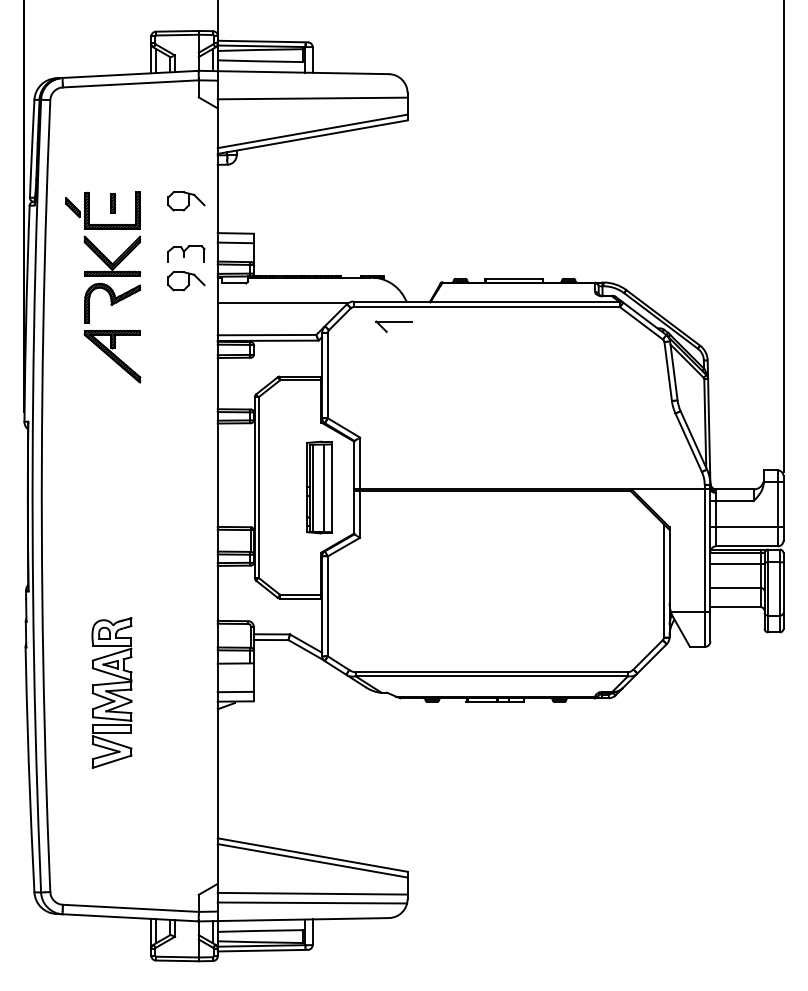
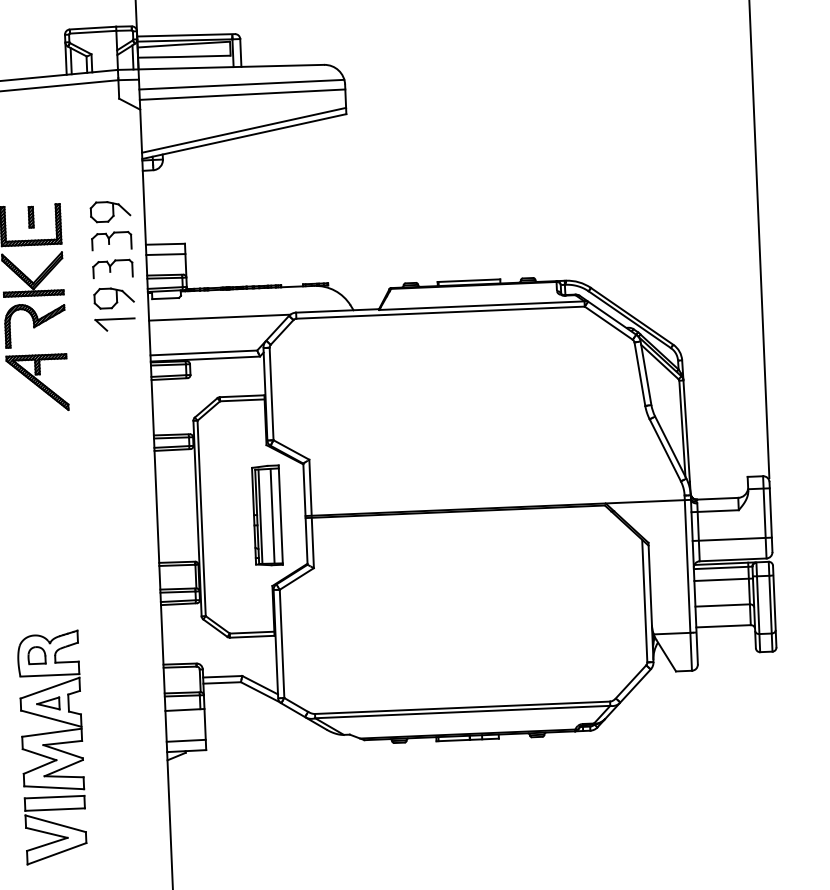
line: (312, 88) -> (241, 83), added
part: (186, 227) -> (111, 240), added
part: (393, 326) -> (114, 324), moved
part: (111, 692) -> (51, 746), size x1.43

